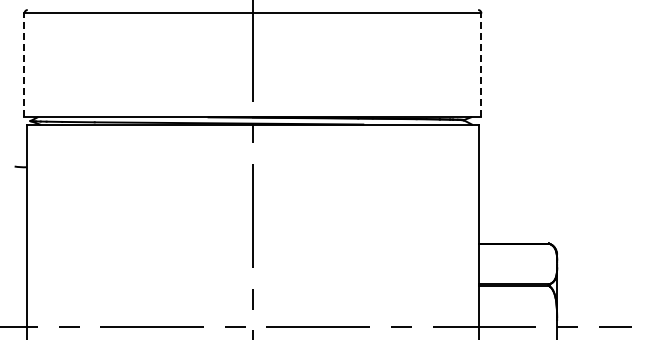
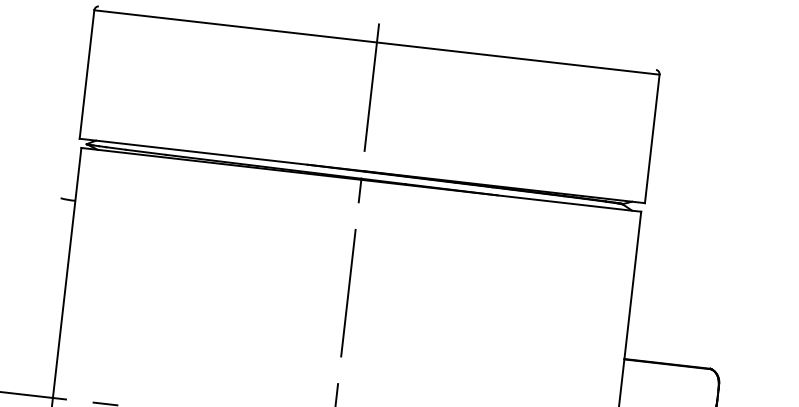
line: (24, 65) -> (87, 74), dashed -> solid
line: (481, 65) -> (652, 139), dashed -> solid

